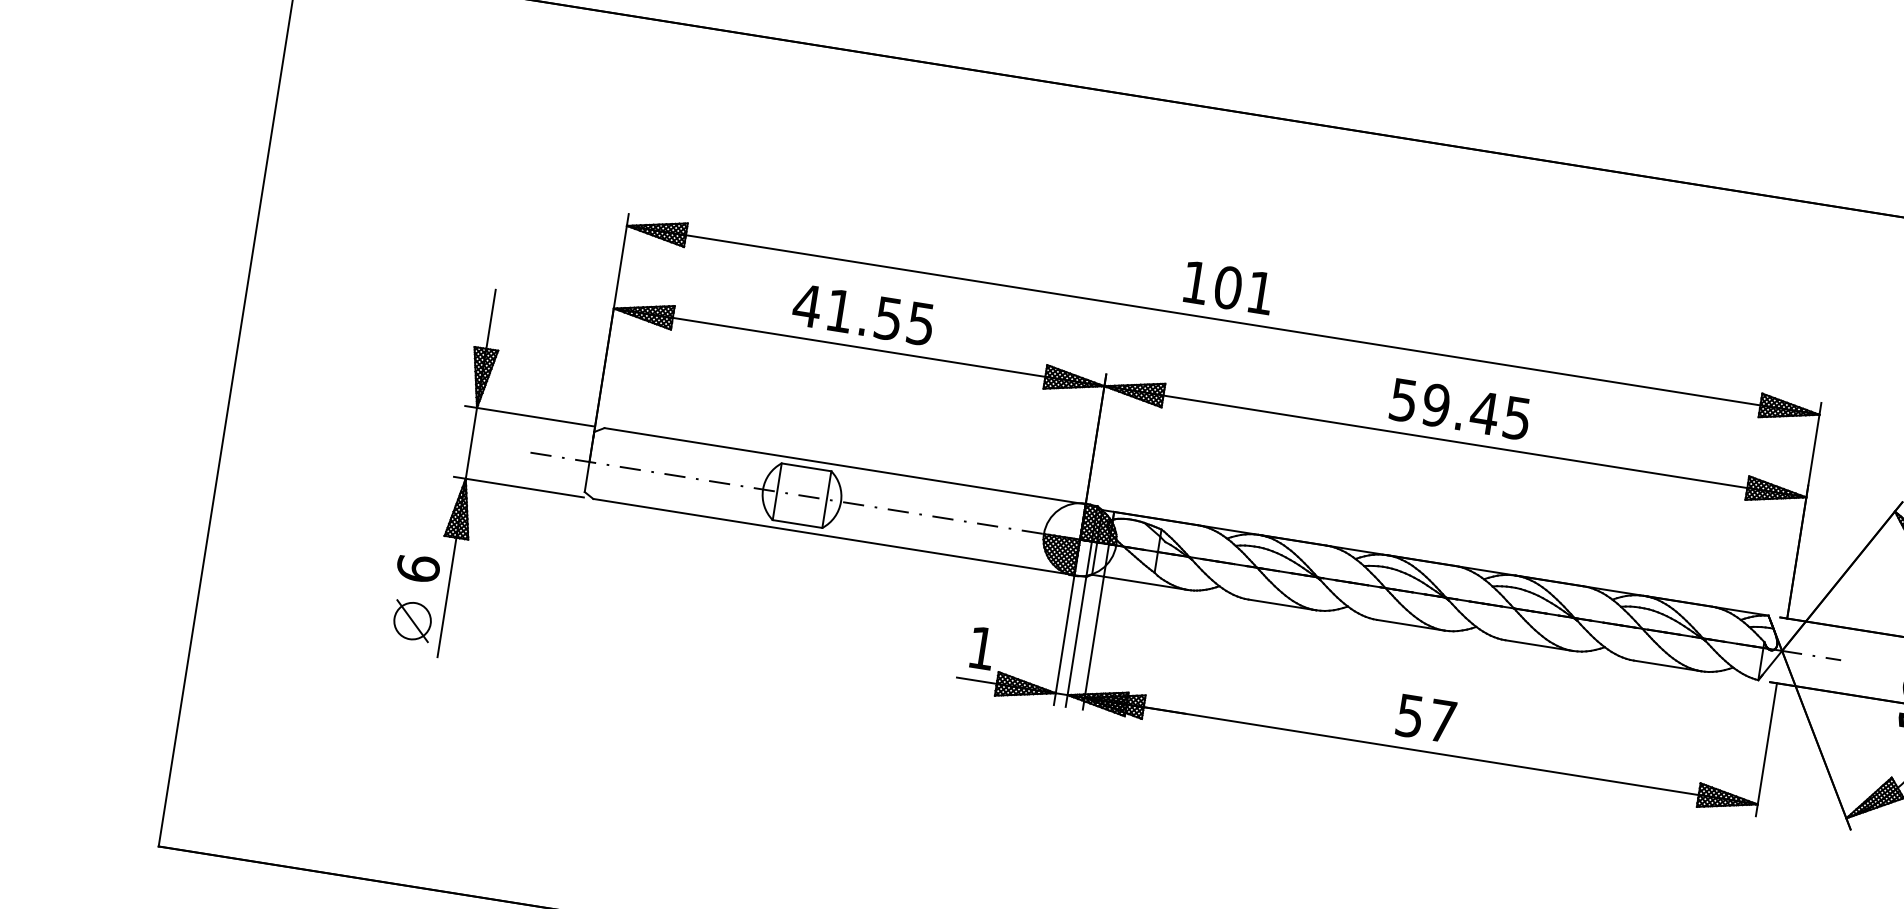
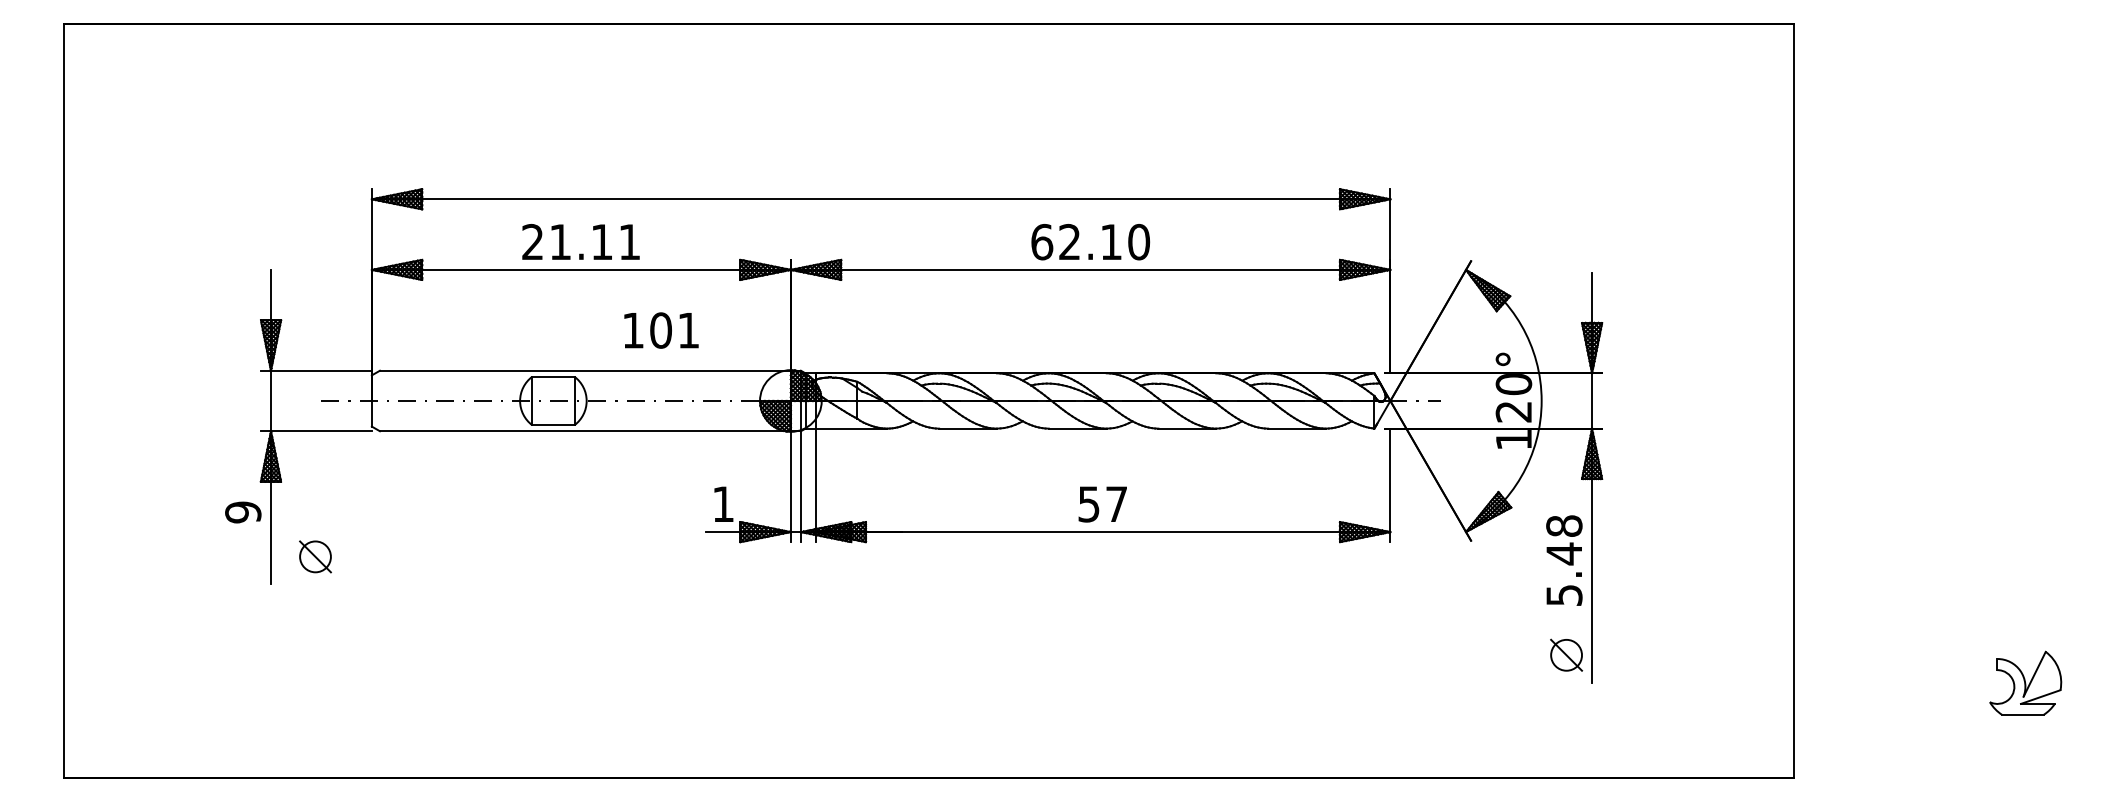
text: (1228, 287) -> (661, 330), moved
text: (863, 313) -> (580, 241), 41.55 -> 21.11
text: (1460, 408) -> (1090, 241), 59.45 -> 62.10
text: (418, 568) -> (243, 512), 6 -> 9
part: (412, 620) -> (315, 556), moved

